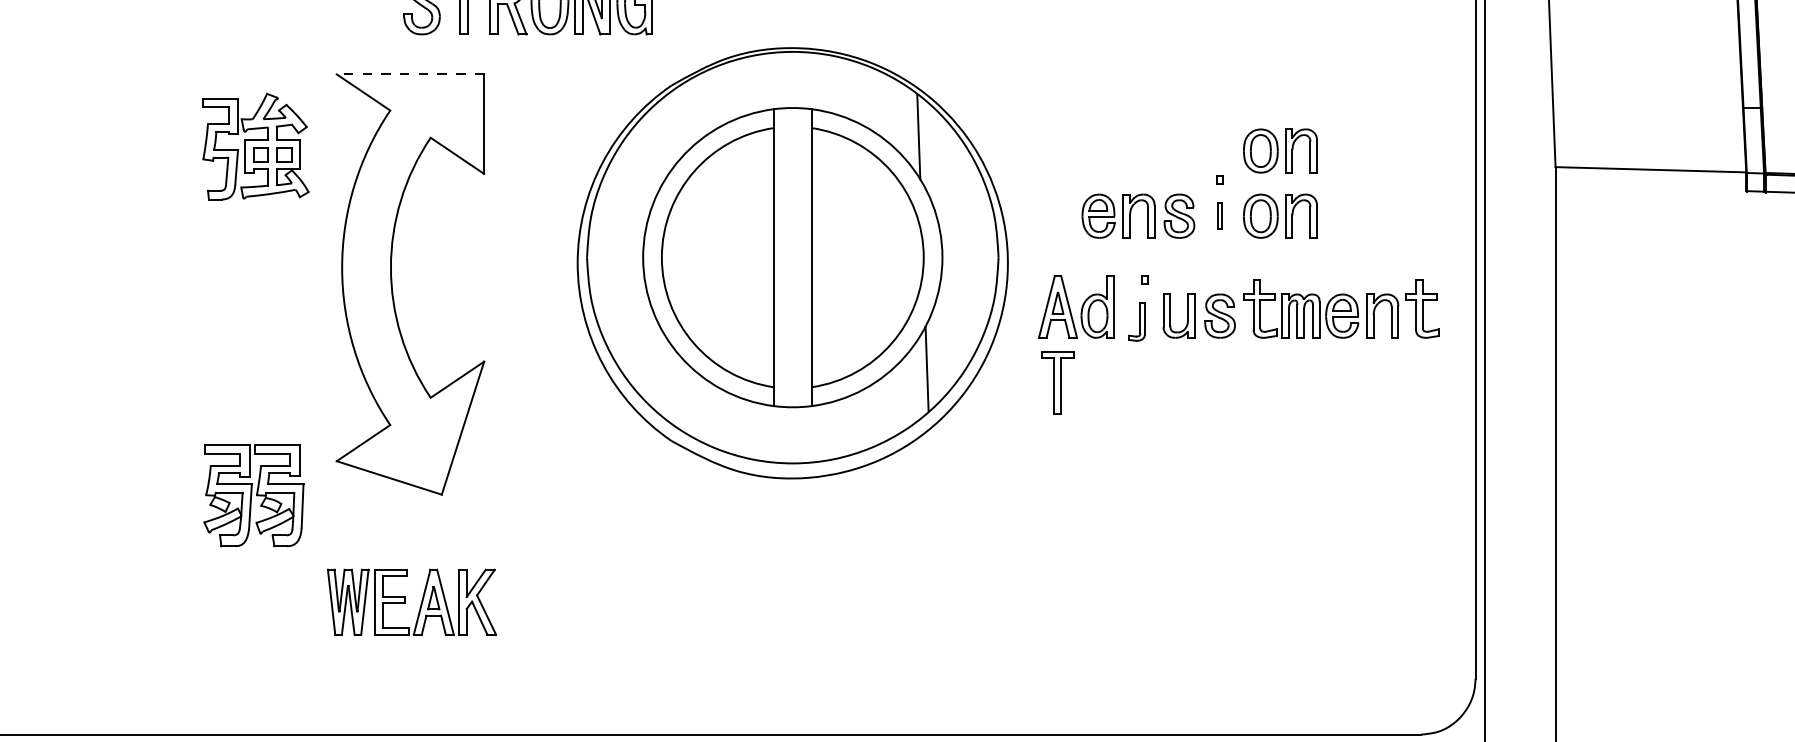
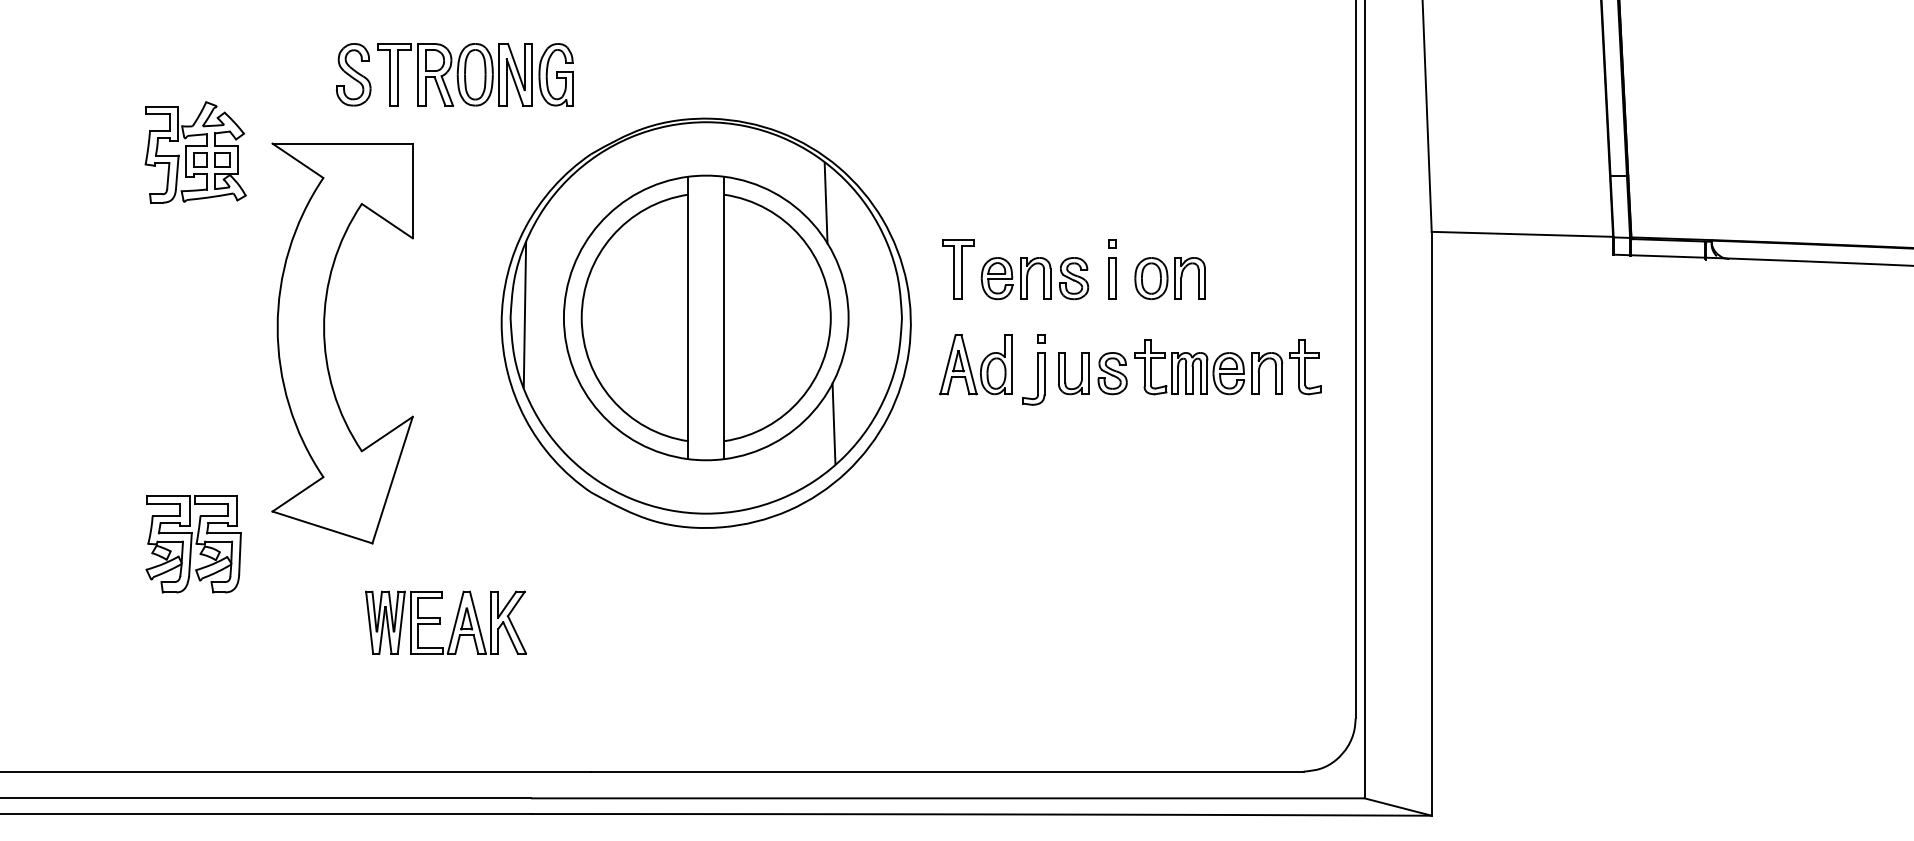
line: (410, 74) -> (342, 143), dashed -> solid
part: (255, 146) -> (195, 152), moved
part: (1279, 150) -> (1169, 216), removed
part: (1219, 216) -> (1112, 278), size x1.67
line: (601, 254) -> (524, 314), added
part: (1136, 321) -> (1033, 378), size x1.43
part: (1057, 382) -> (958, 269), moved
part: (412, 602) -> (446, 622), moved

